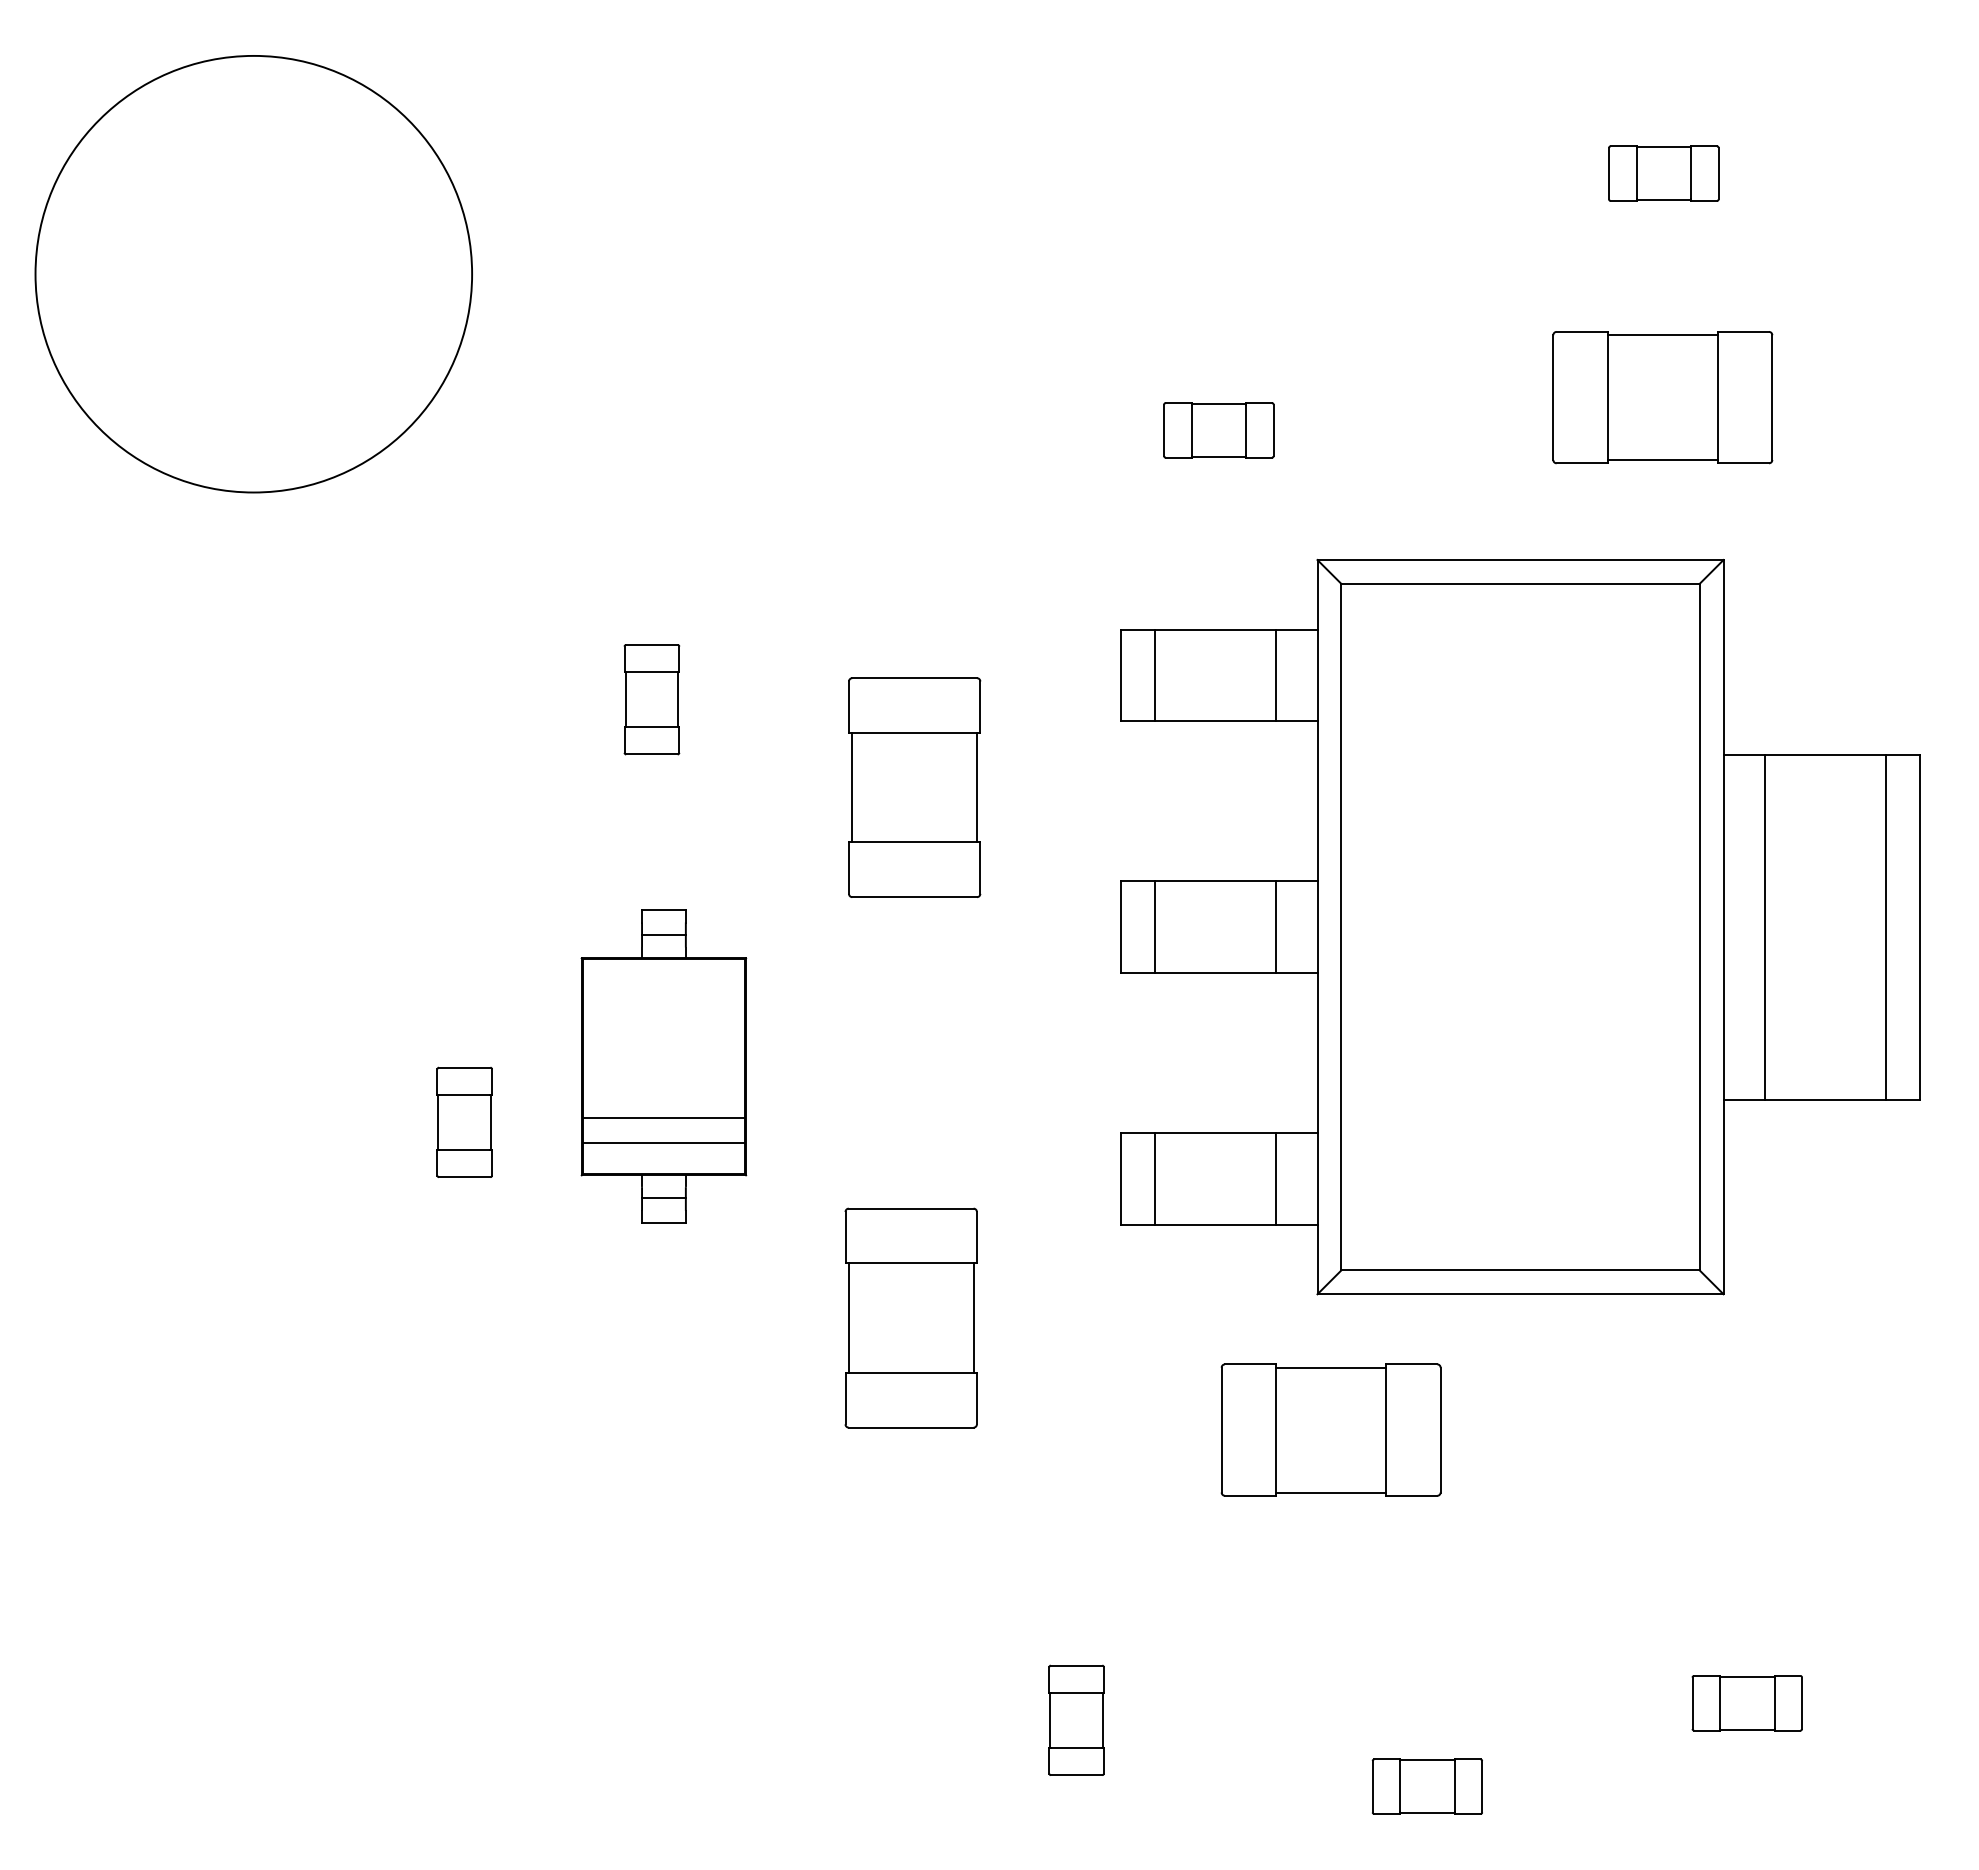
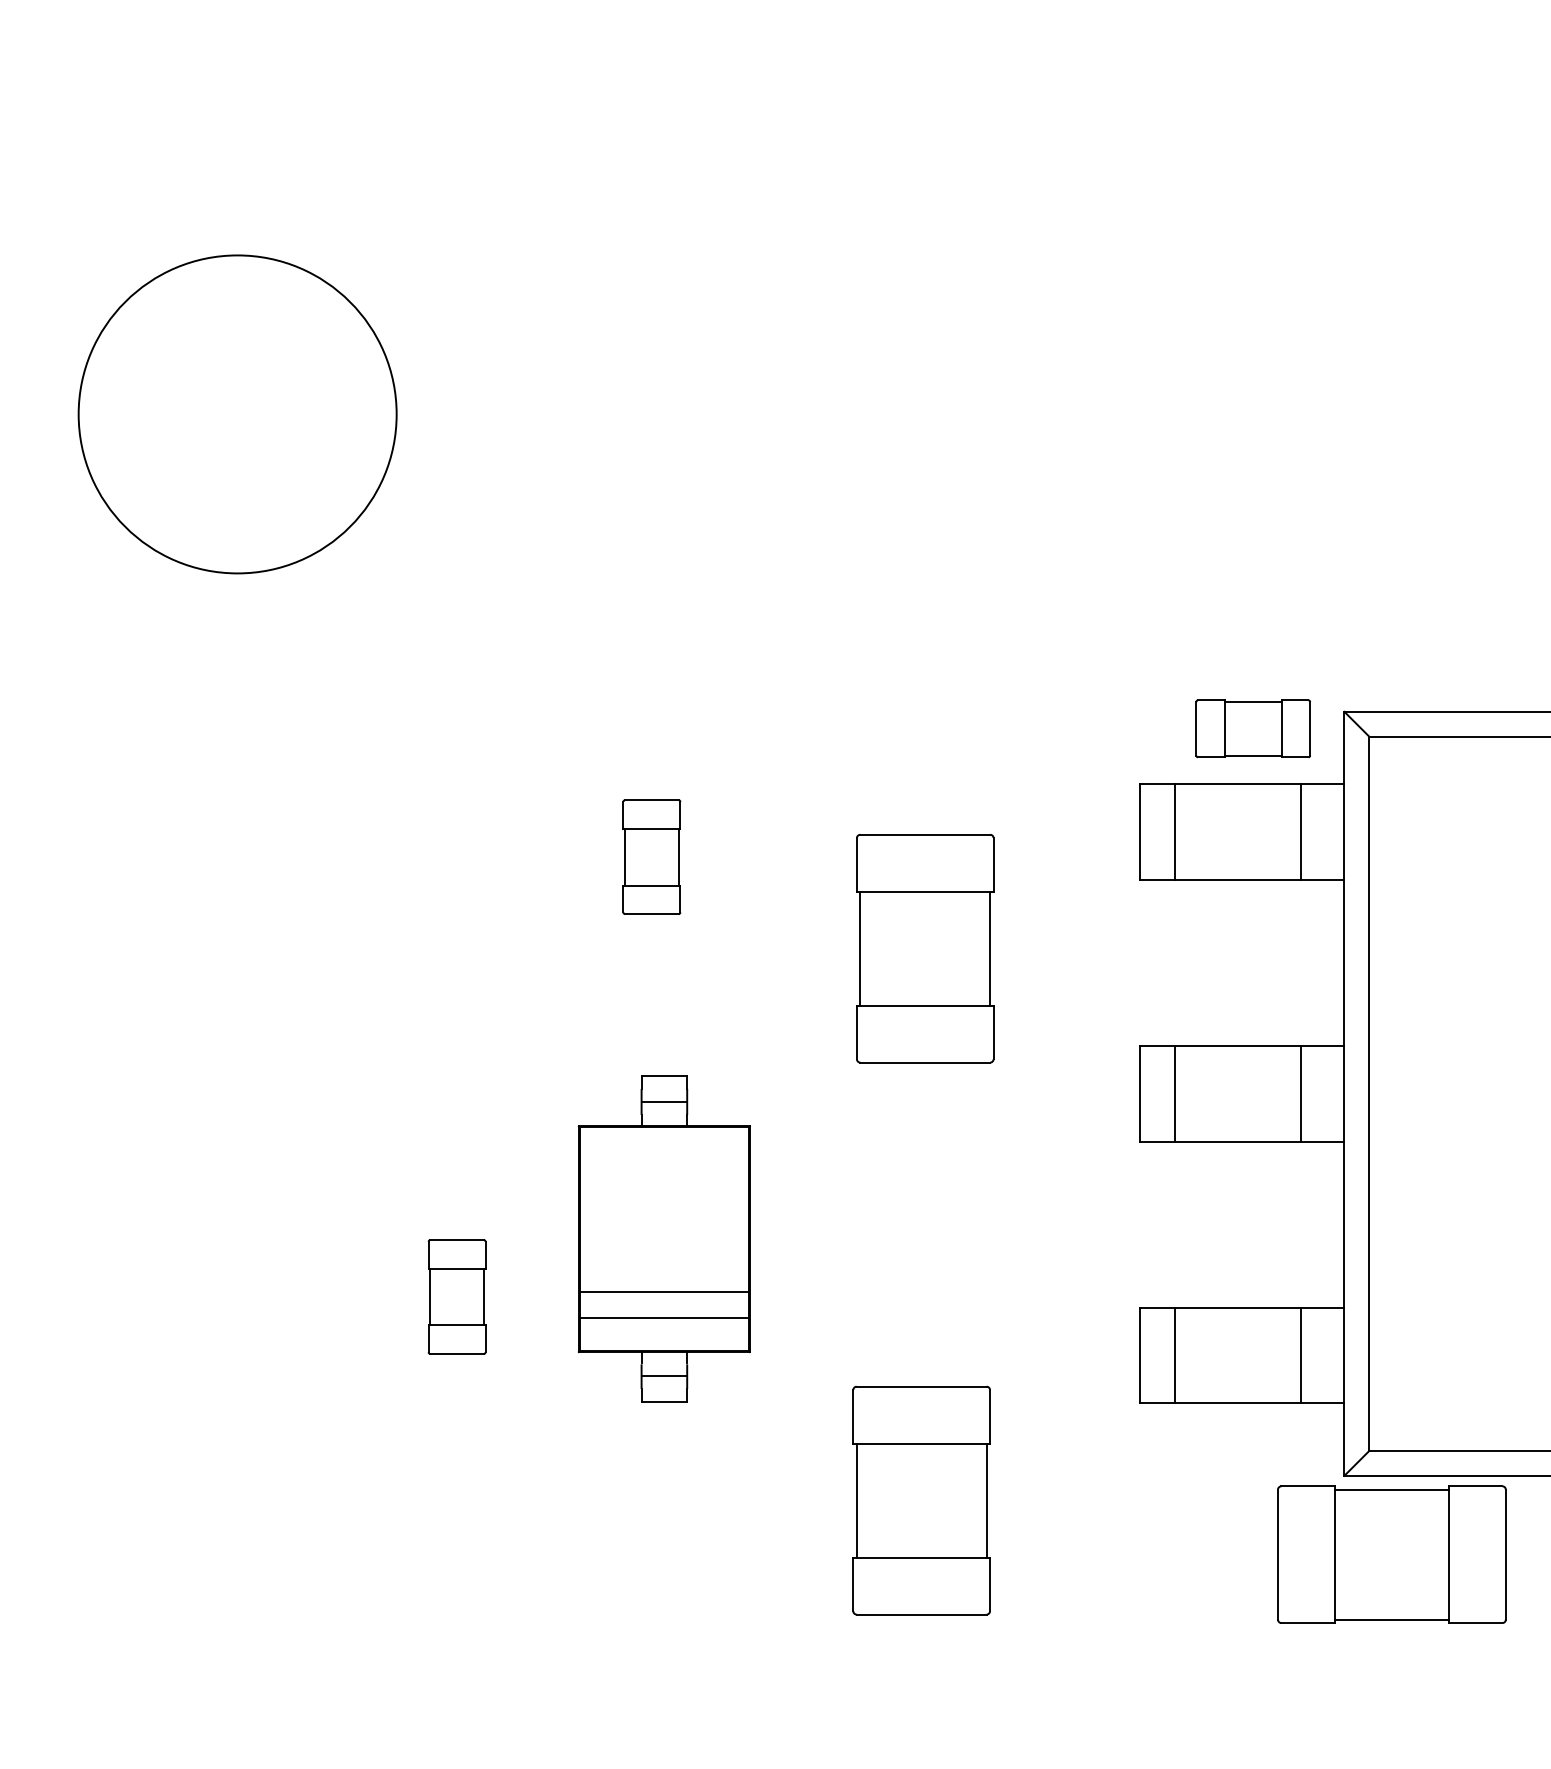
circle: (253, 273) -> (237, 413), size x0.7
part: (1218, 430) -> (1252, 728), moved
part: (1330, 1429) -> (1391, 1554), moved

